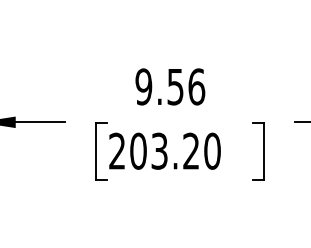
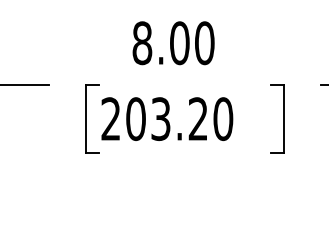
text: (170, 86) -> (173, 42), 9.56 -> 8.00

